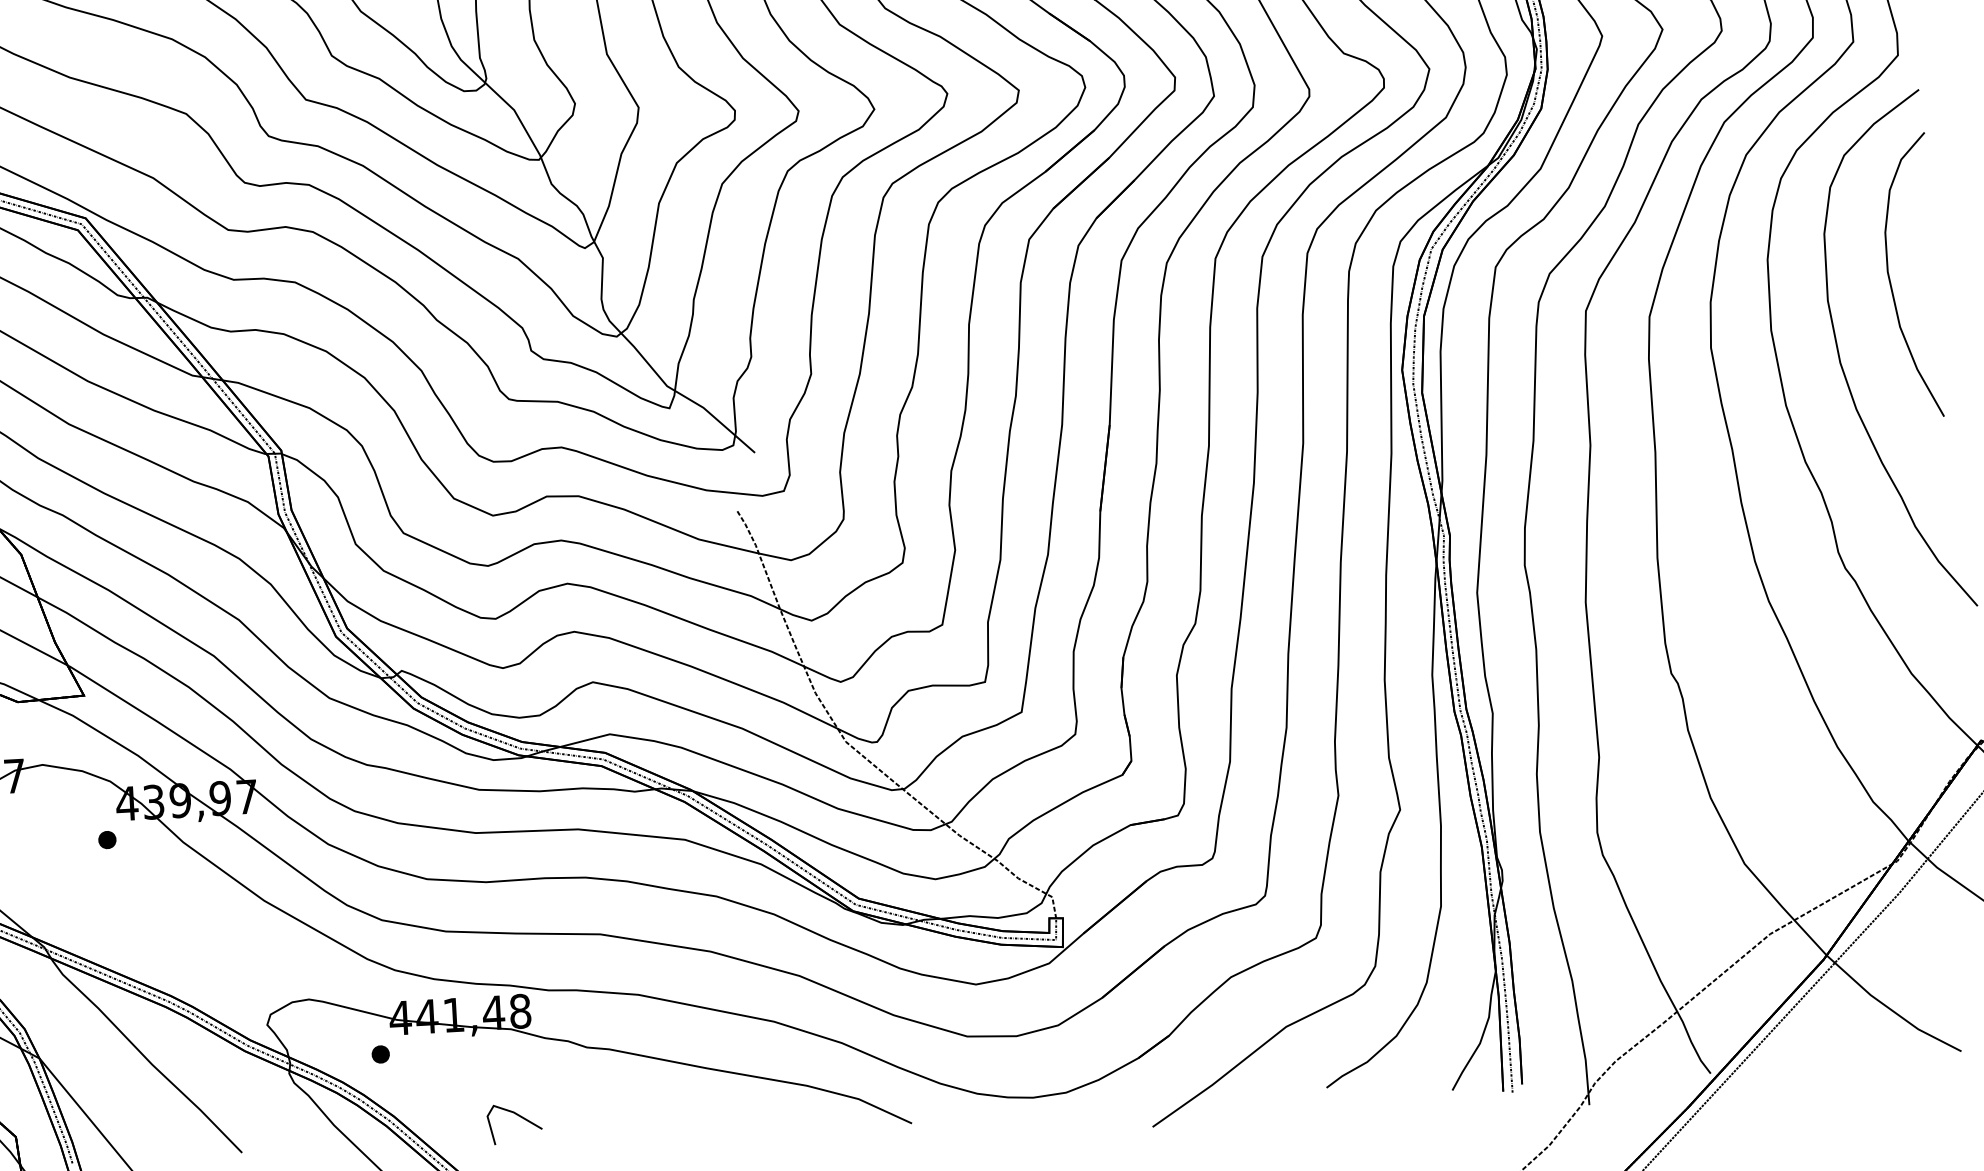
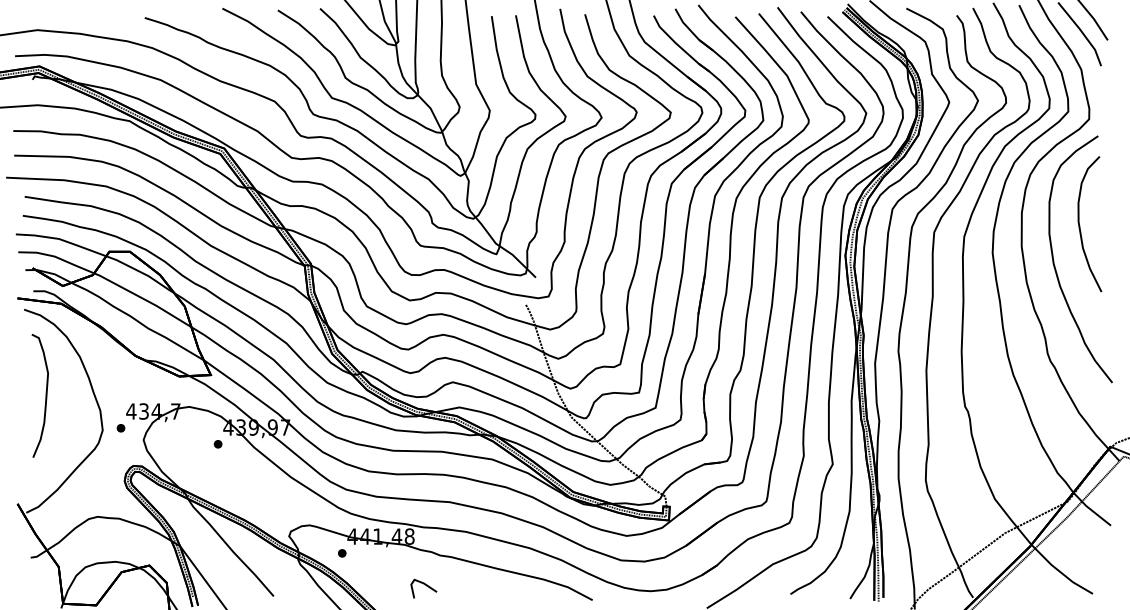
part: (513, 1123) -> (423, 588), moved

